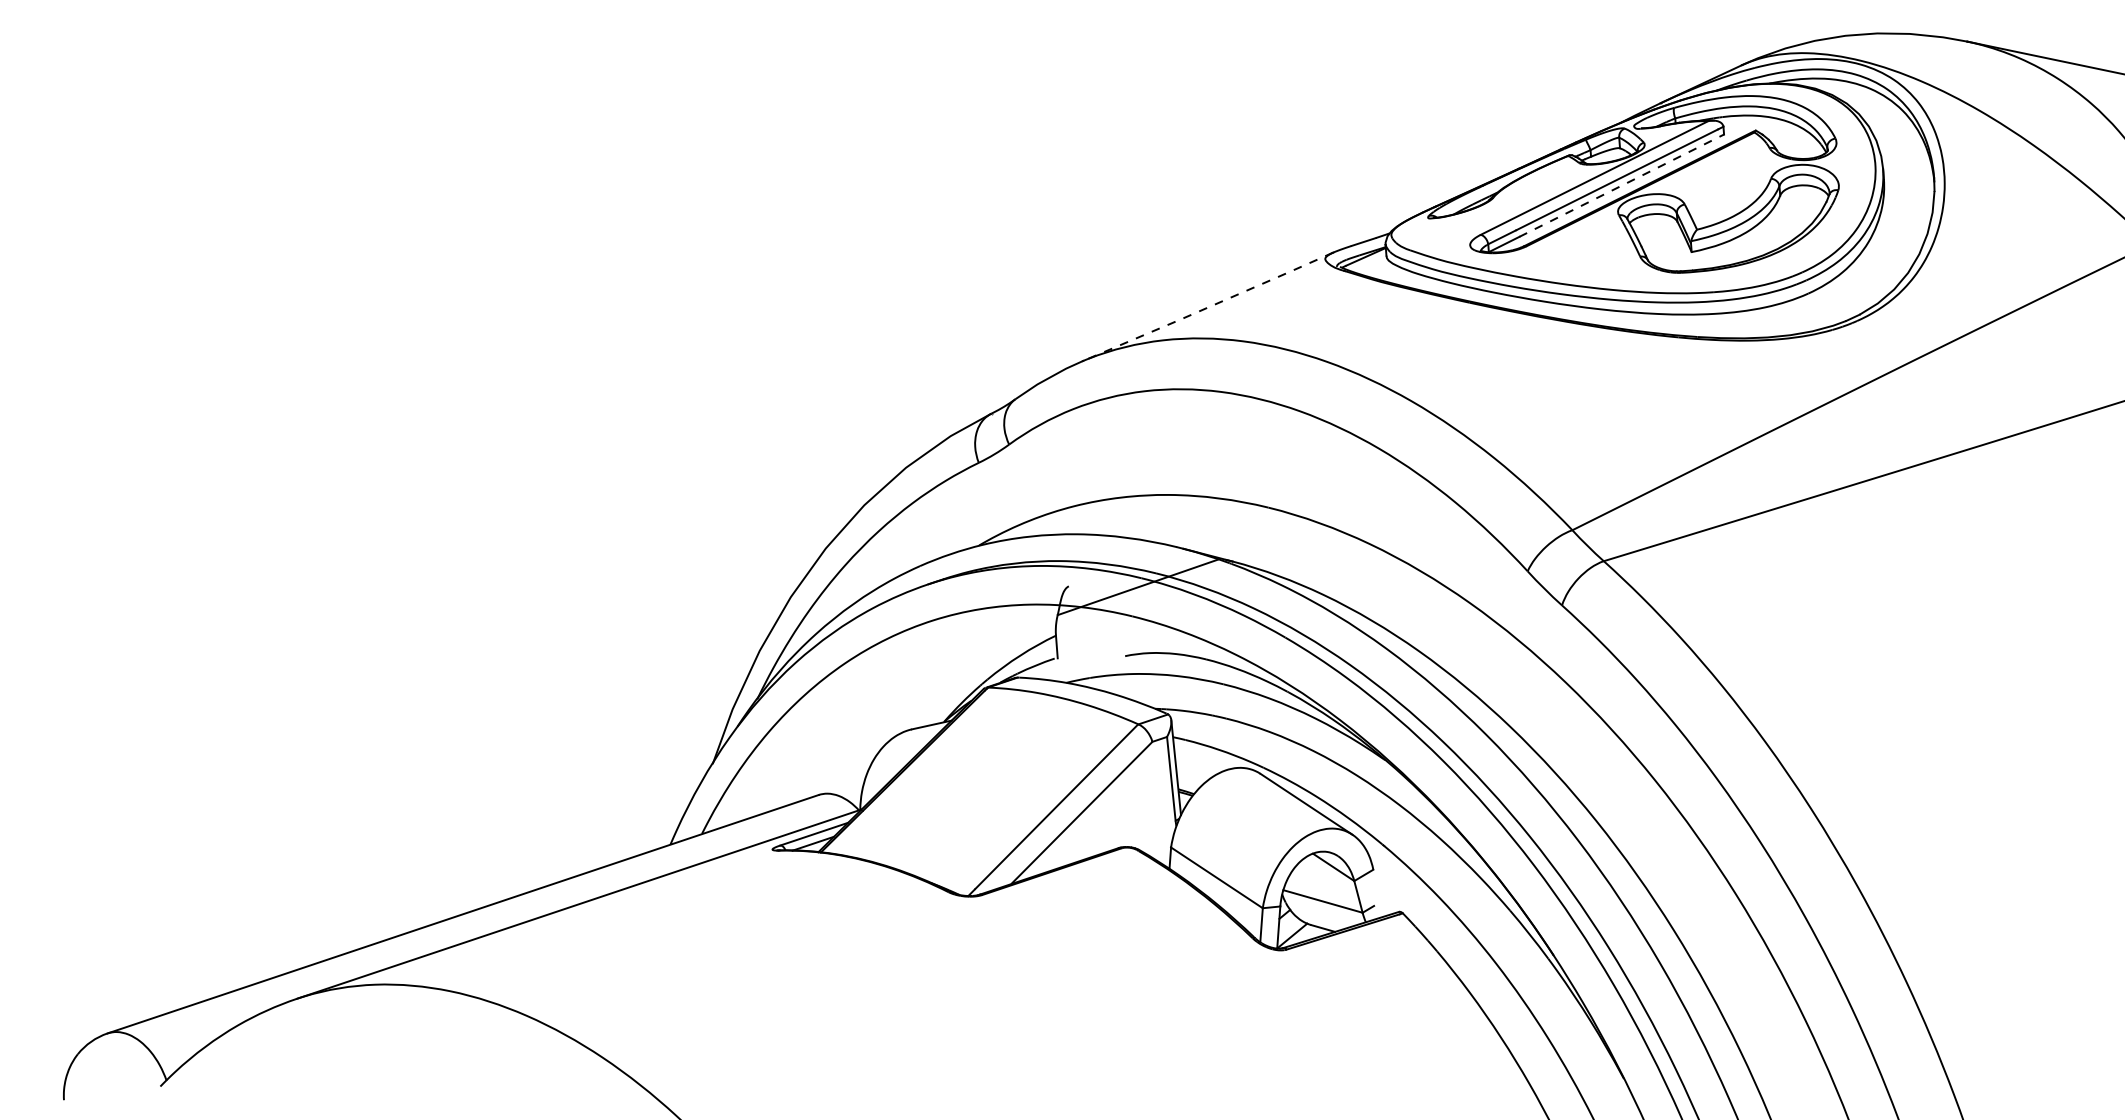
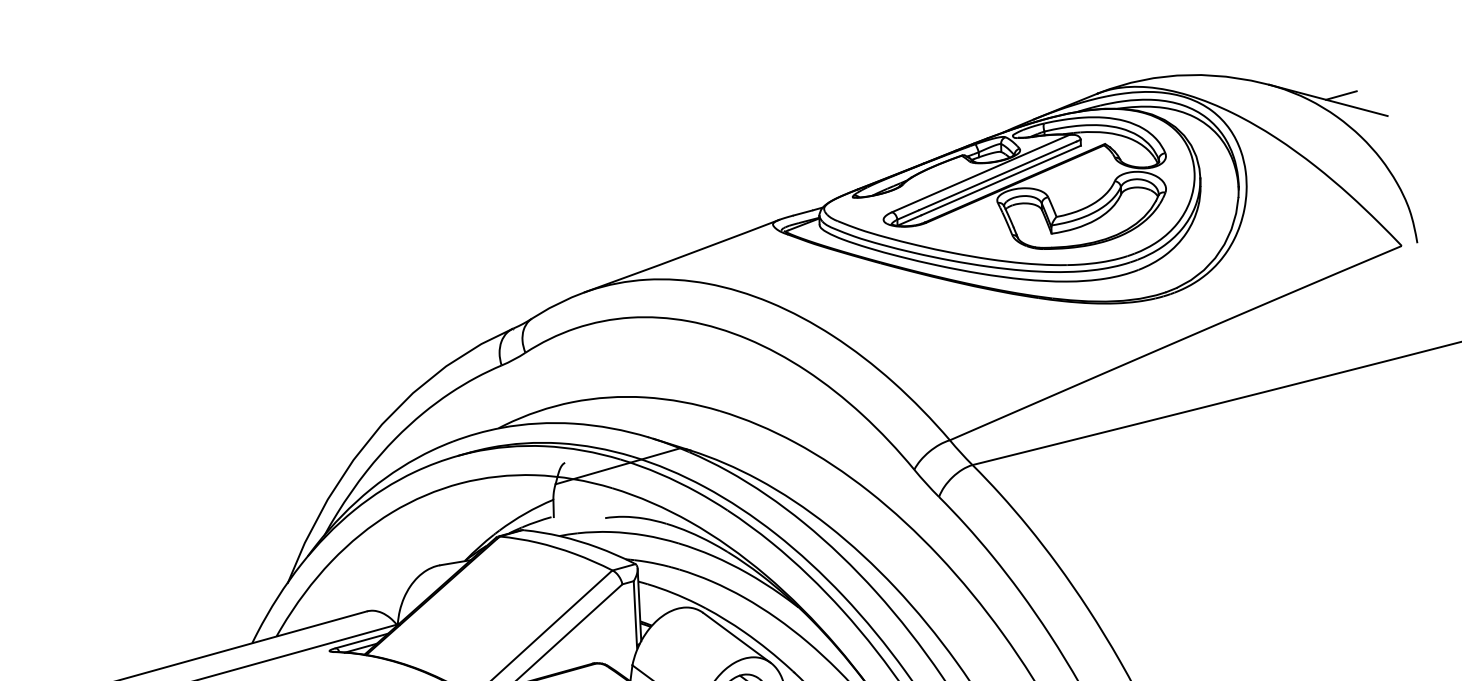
line: (2062, 50) -> (1341, 95), added
line: (1622, 185) -> (1001, 180), dashed -> solid
line: (1208, 307) -> (682, 256), dashed -> solid

